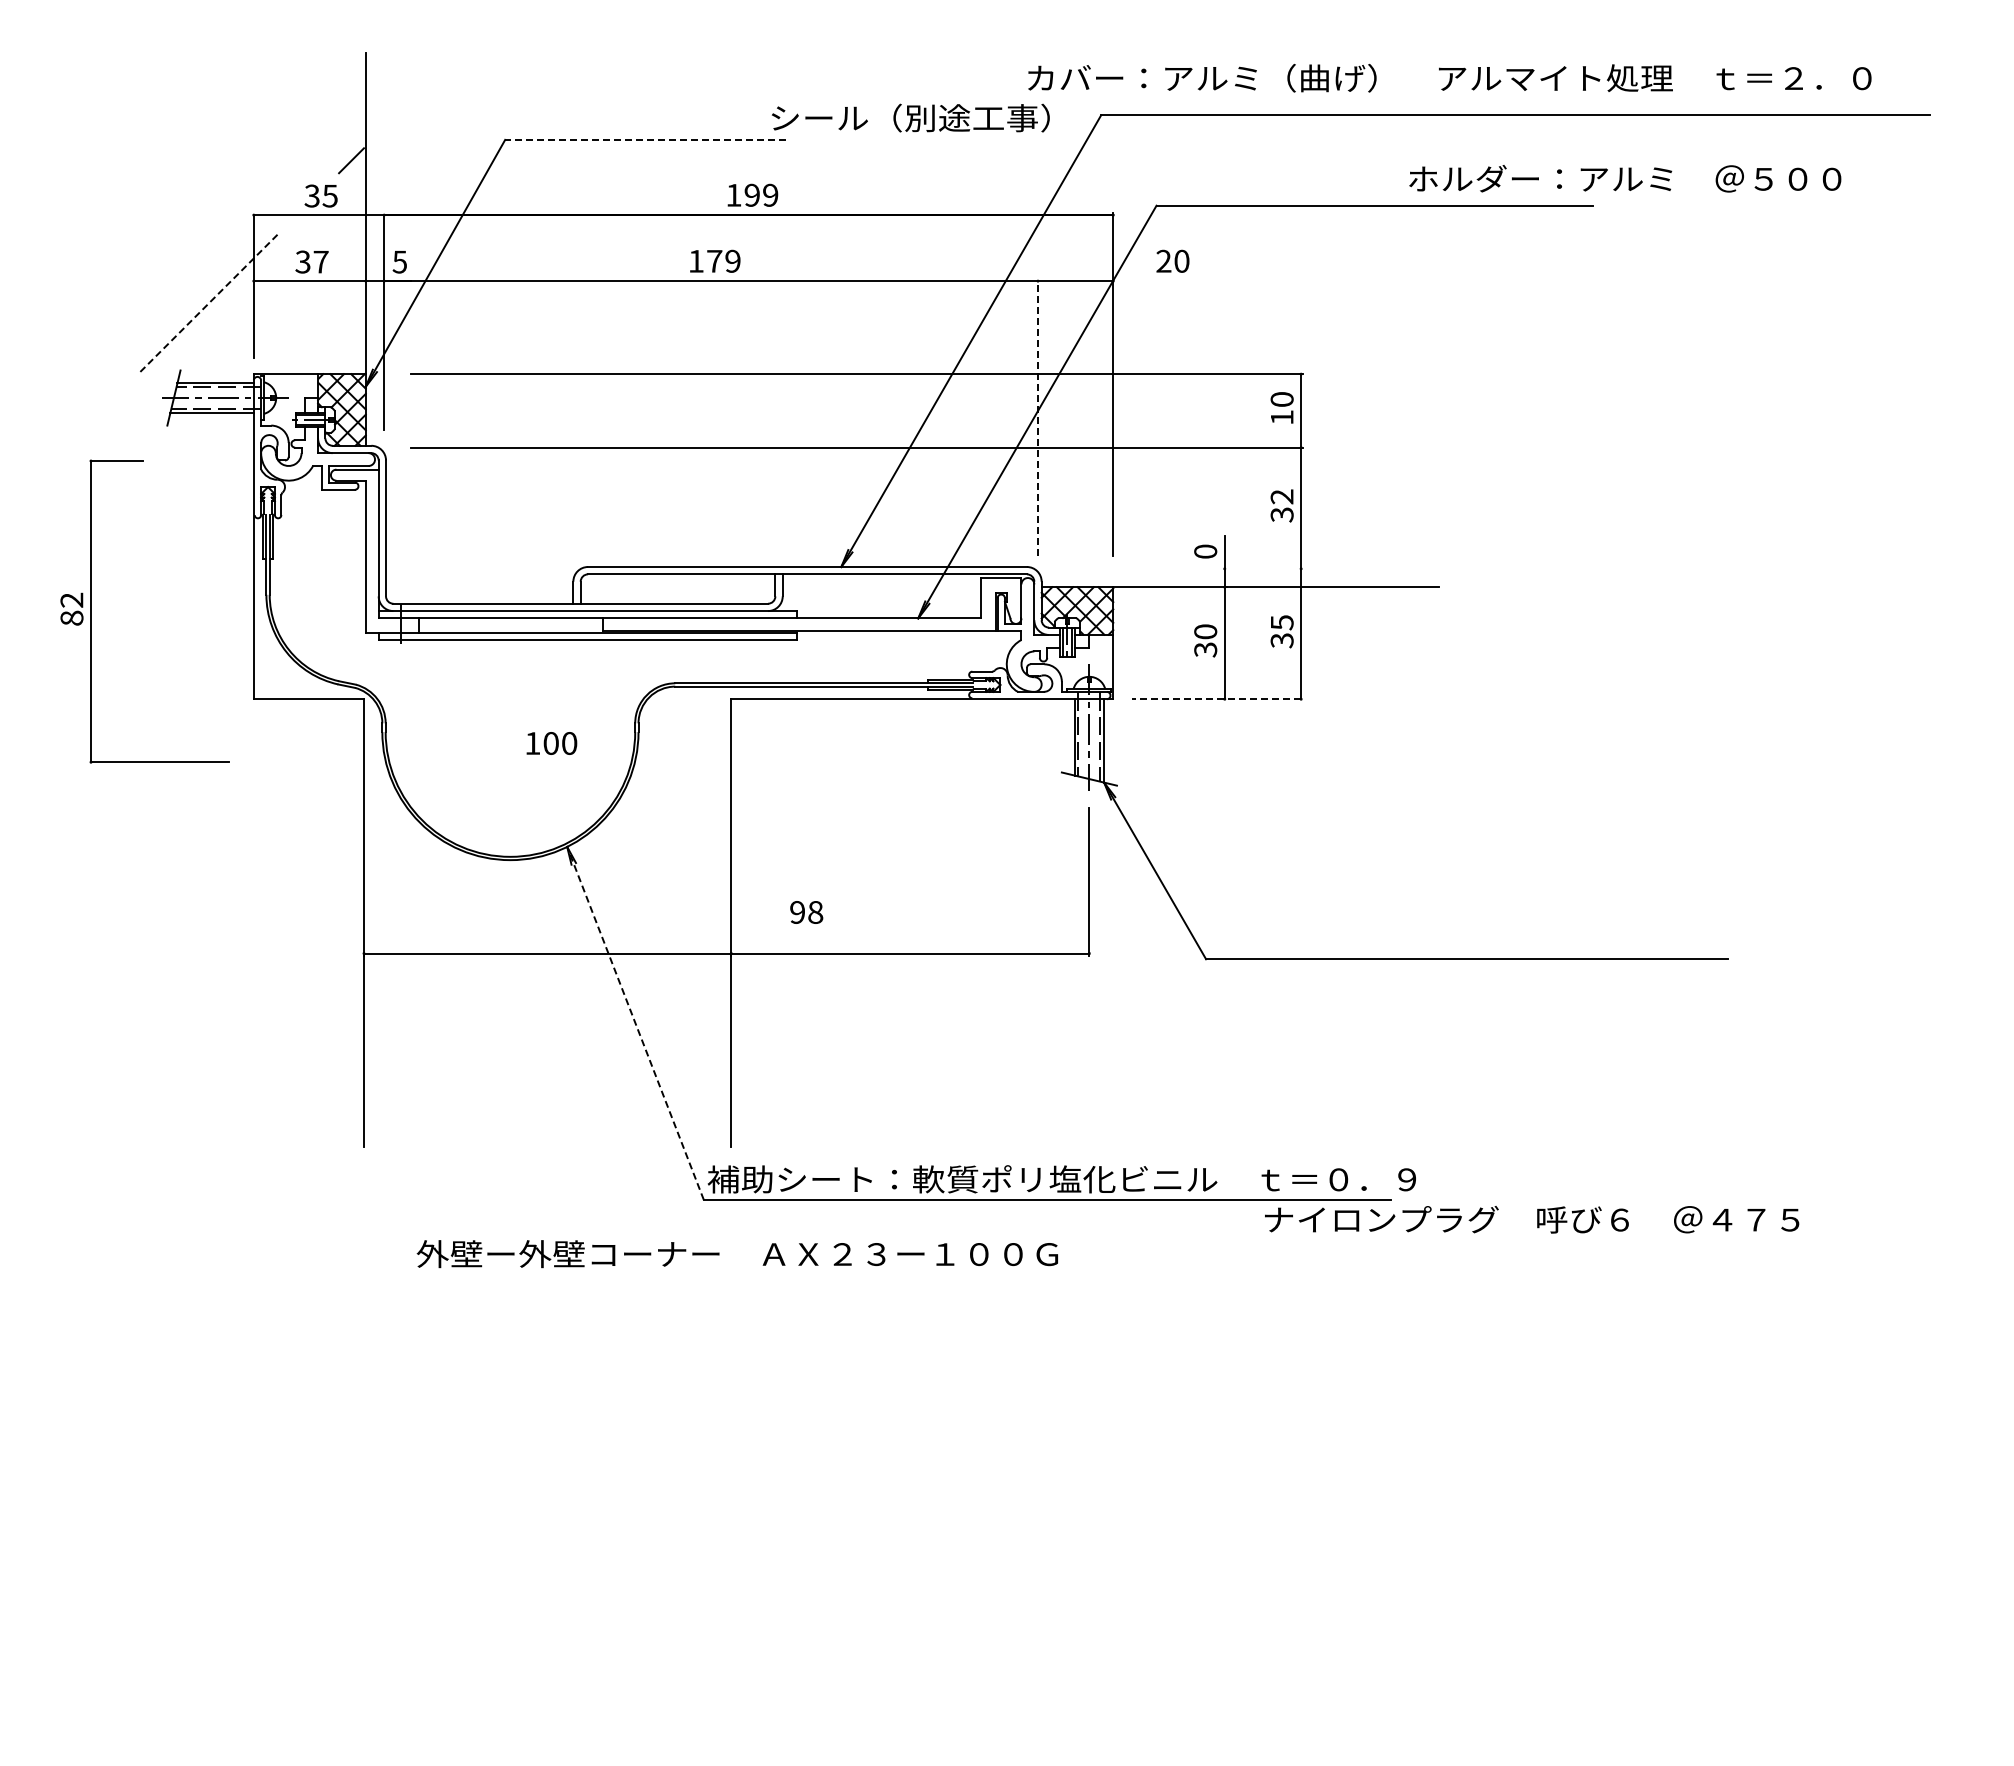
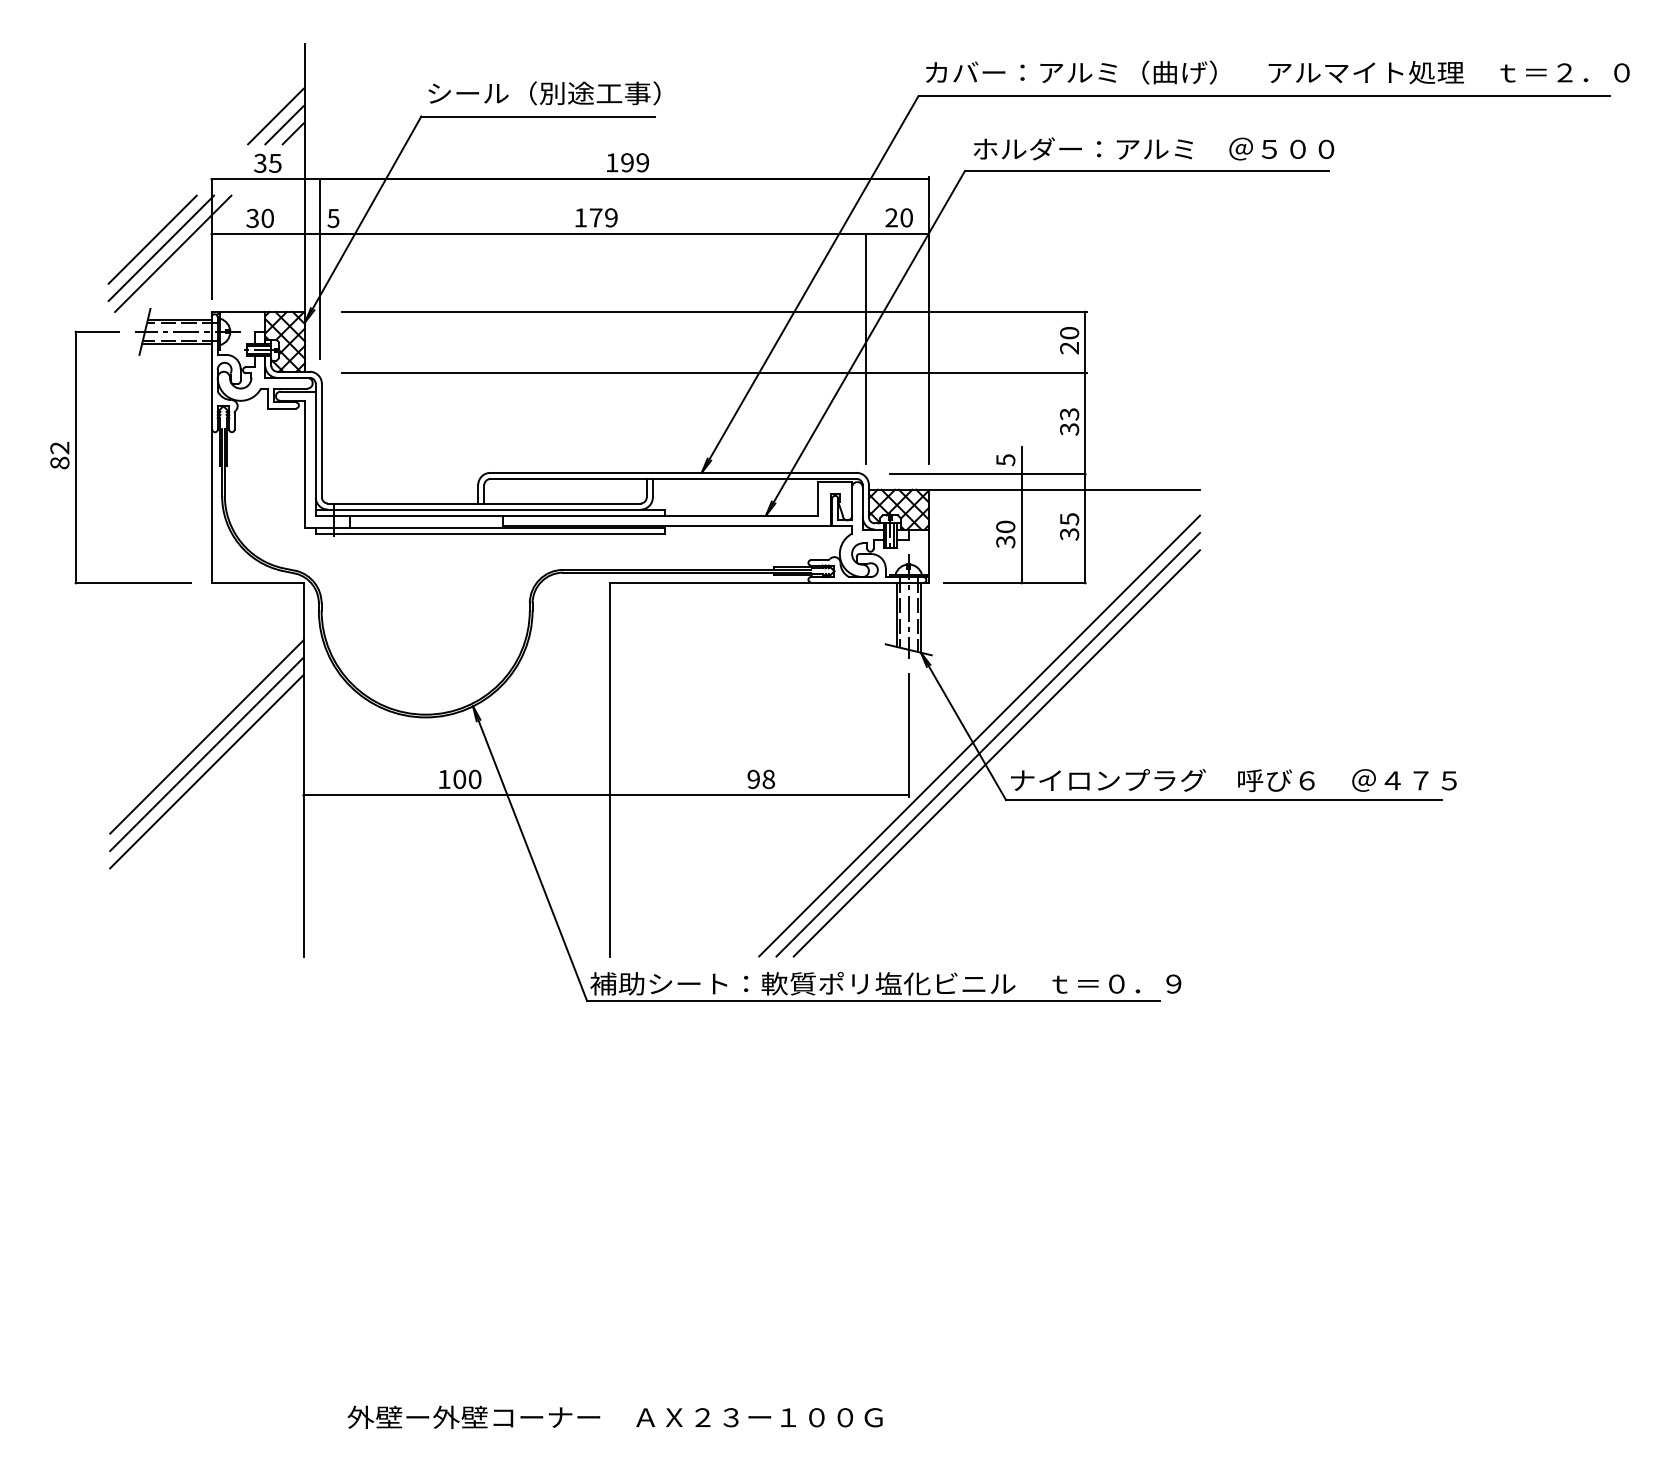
text: (1449, 78) -> (1277, 72), moved
text: (910, 117) -> (544, 92), moved
line: (330, 139) -> (275, 116), added
line: (644, 139) -> (537, 116), dashed -> solid
line: (341, 150) -> (284, 125), added
text: (1625, 178) -> (1154, 148), moved
text: (1172, 260) -> (898, 217), moved
text: (320, 261) -> (267, 217), 37 -> 30
line: (182, 287) -> (152, 239), added
line: (193, 297) -> (161, 248), added
line: (207, 304) -> (172, 253), dashed -> solid
text: (1281, 417) -> (1069, 348), 10 -> 20
line: (1038, 418) -> (866, 348), dashed -> solid
text: (1282, 496) -> (1069, 414), 32 -> 33
text: (1205, 551) -> (1005, 459), 0 -> 5
line: (1183, 568) -> (987, 474), added
part: (91, 611) -> (76, 457), moved
line: (1216, 699) -> (1014, 583), dashed -> solid
text: (551, 743) -> (459, 779), moved
line: (1174, 882) -> (979, 736), added
line: (248, 883) -> (207, 736), added
line: (1184, 892) -> (988, 744), added
line: (1194, 902) -> (996, 752), added
line: (248, 904) -> (207, 754), added
text: (806, 912) -> (761, 779), moved
line: (248, 925) -> (207, 771), added
line: (635, 1022) -> (530, 852), dashed -> solid
text: (1532, 1219) -> (1234, 780), moved
text: (736, 1254) -> (614, 1417), moved

